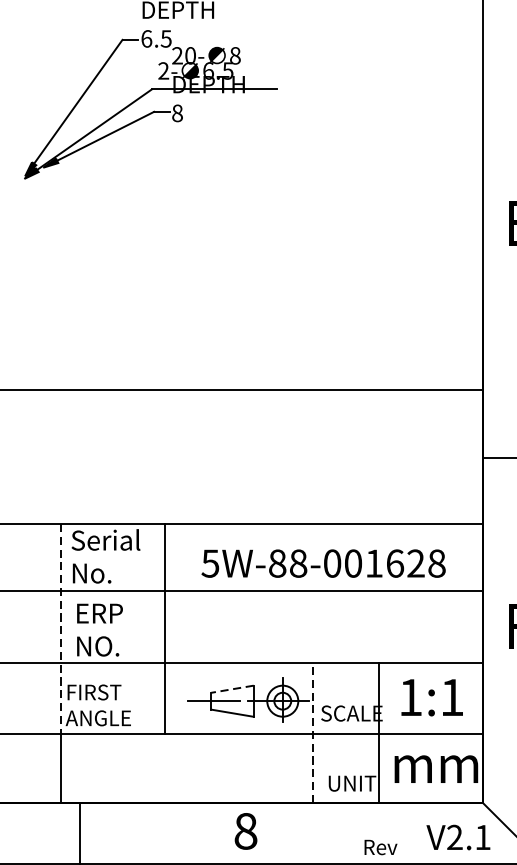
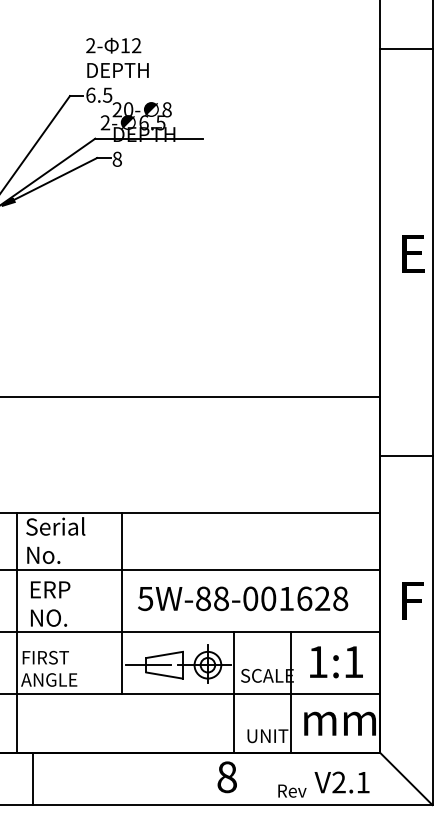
text: (324, 563) -> (243, 598), moved
line: (164, 628) -> (121, 602), moved
line: (61, 629) -> (17, 603), dashed -> solid
line: (232, 688) -> (164, 654), dashed -> solid
line: (312, 731) -> (233, 691), dashed -> solid
text: (245, 831) -> (226, 777), moved
text: (457, 837) -> (341, 782), moved

